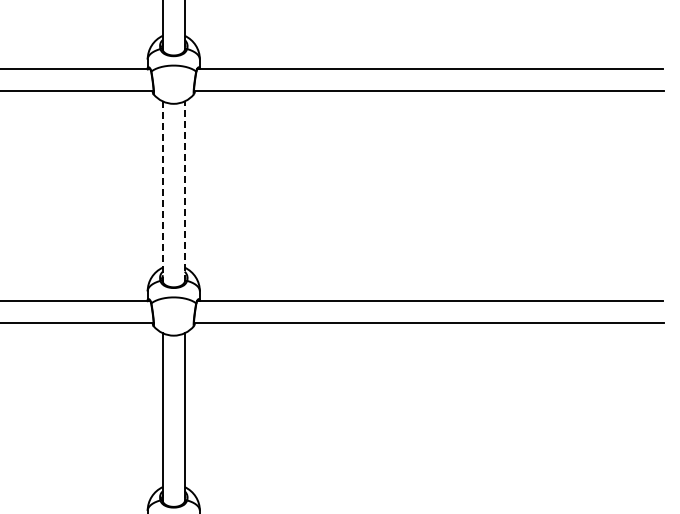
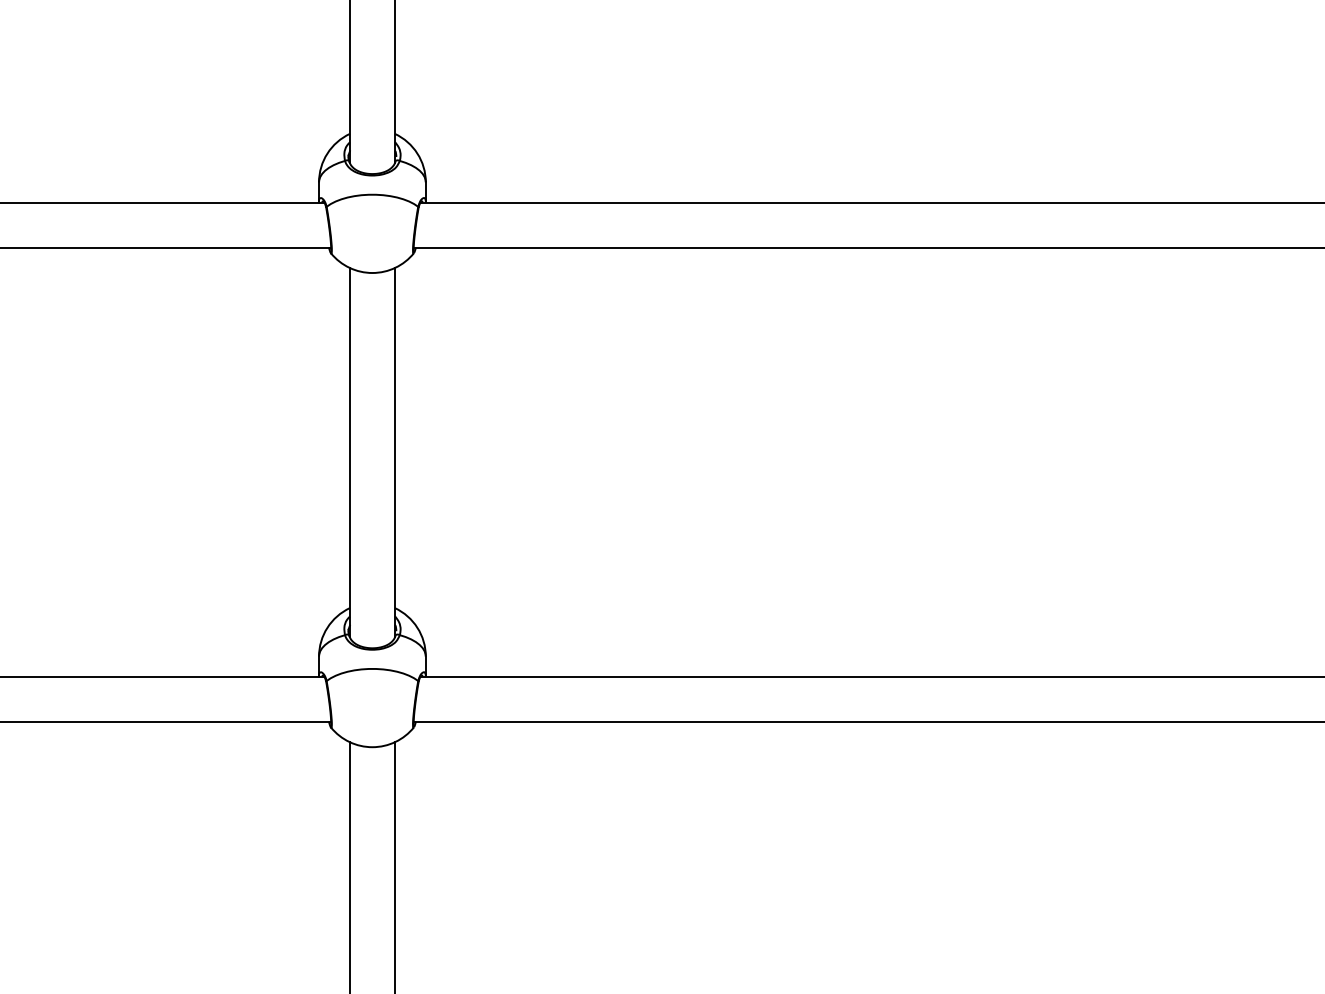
line: (184, 191) -> (394, 452), dashed -> solid
line: (162, 192) -> (349, 454), dashed -> solid

